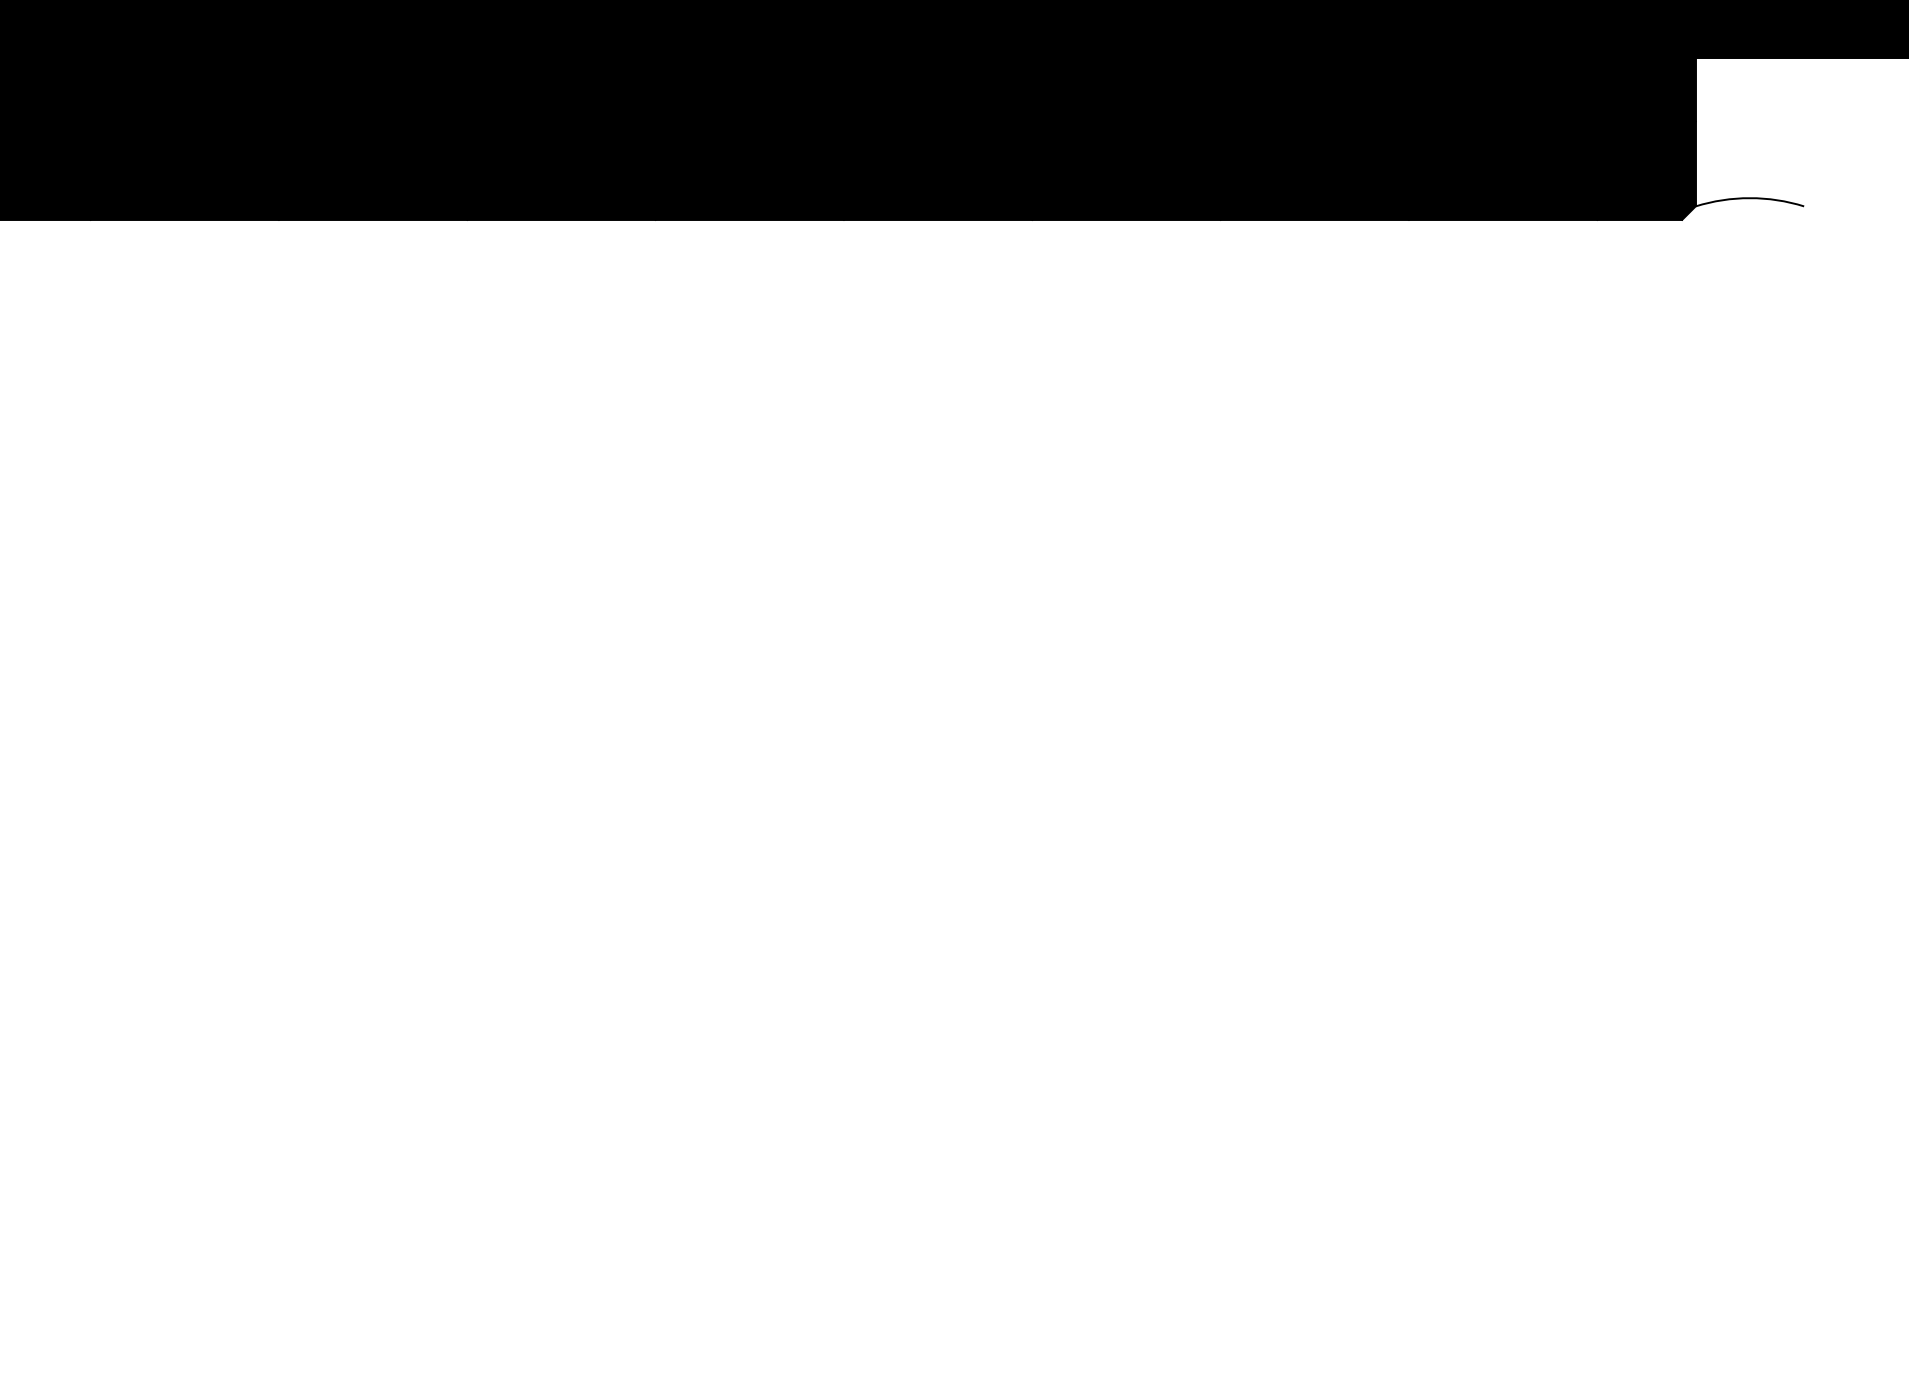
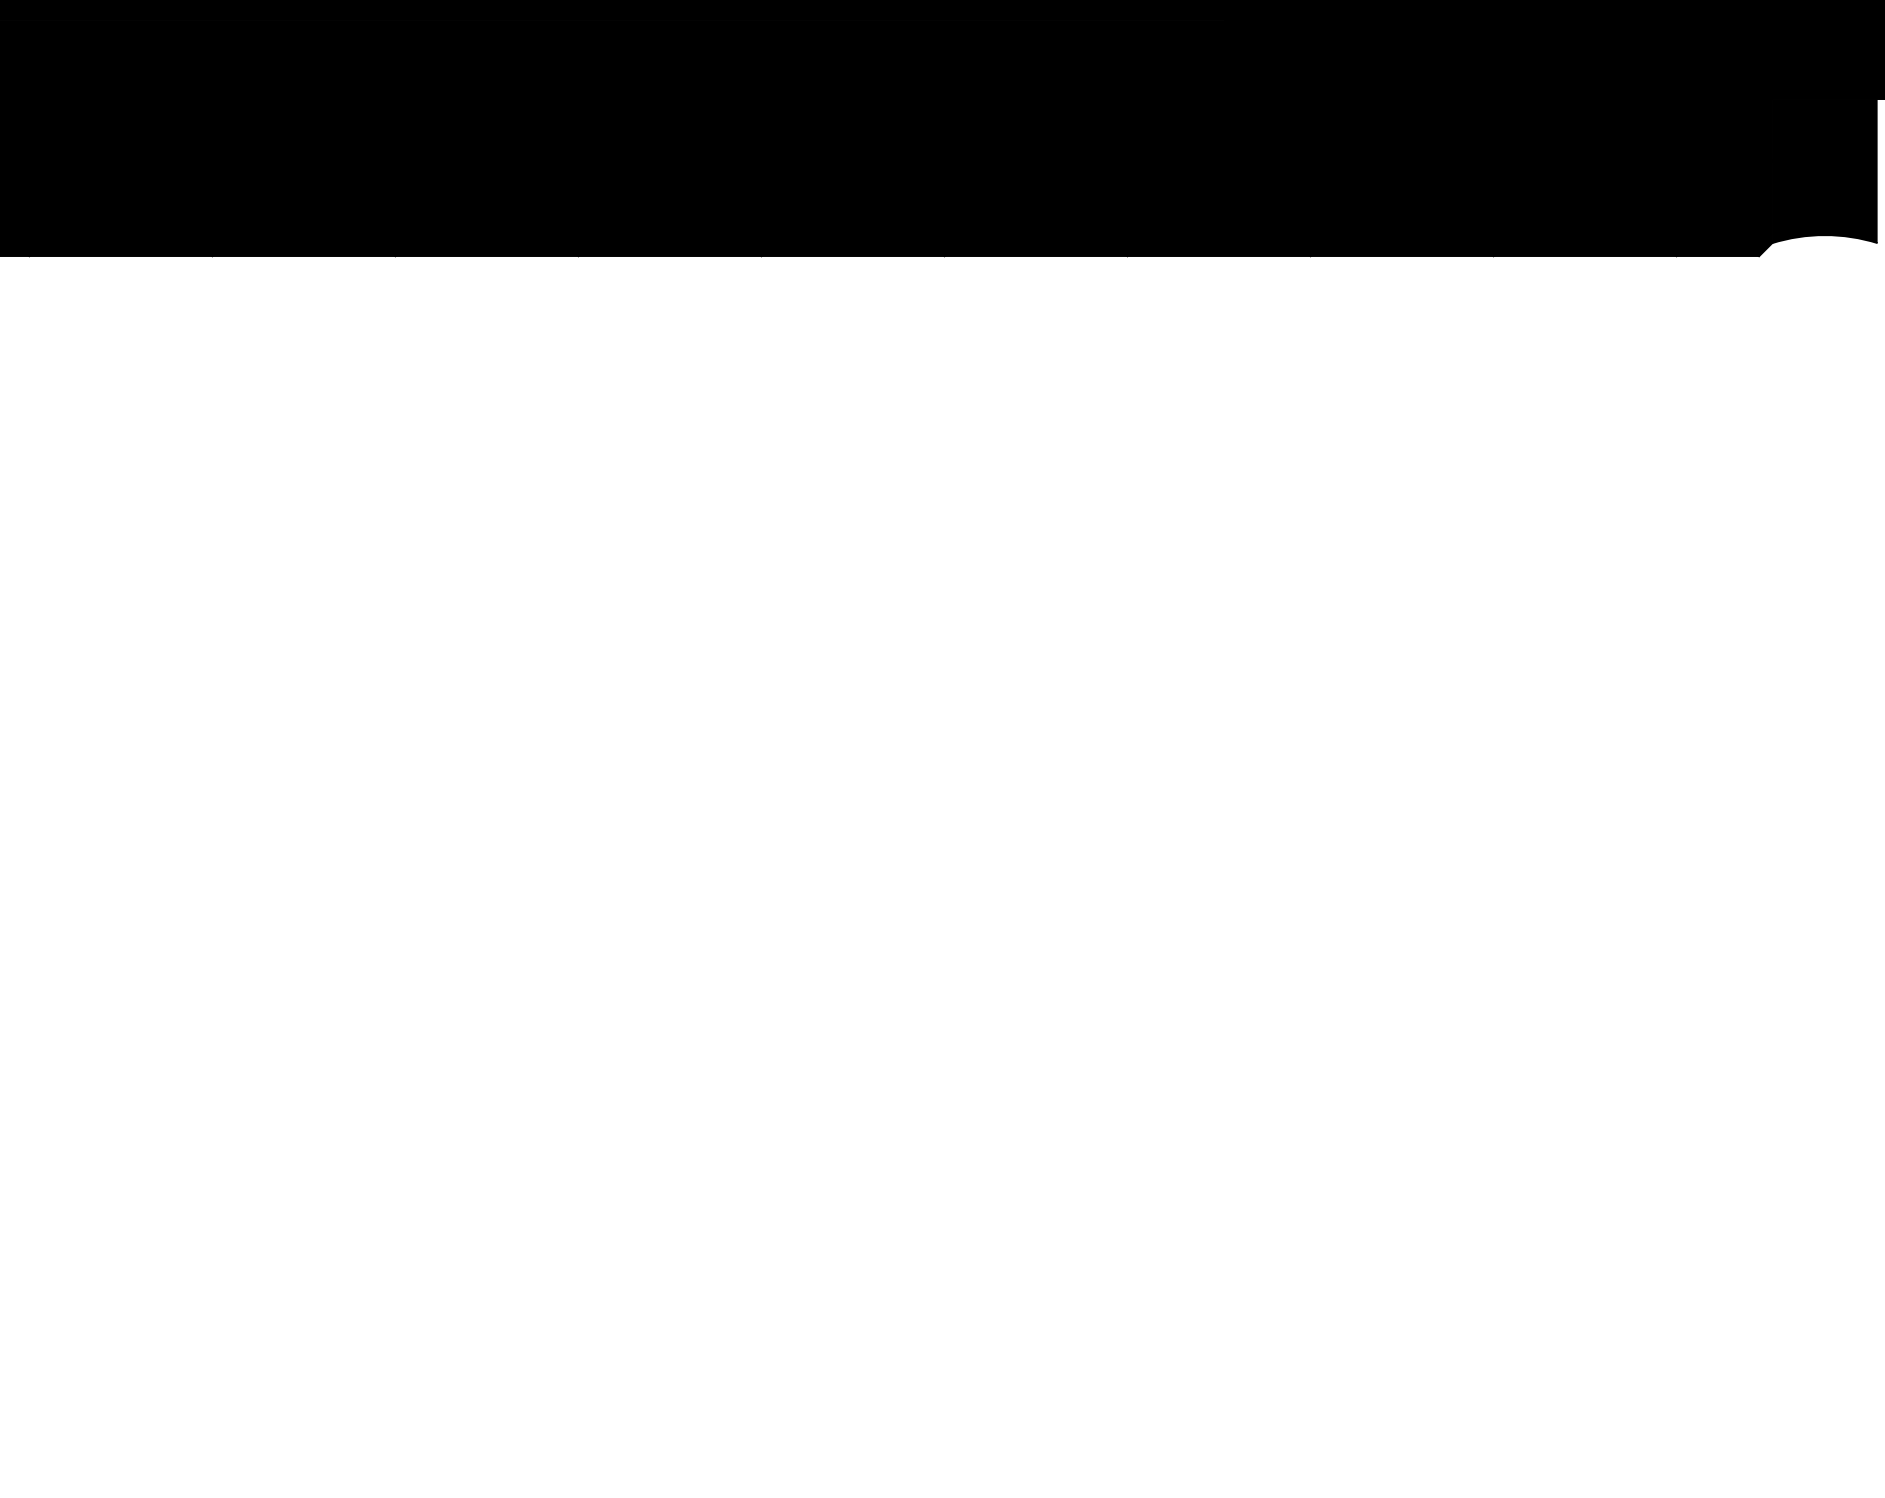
fill: (1749, 132) -> (1824, 171), added

